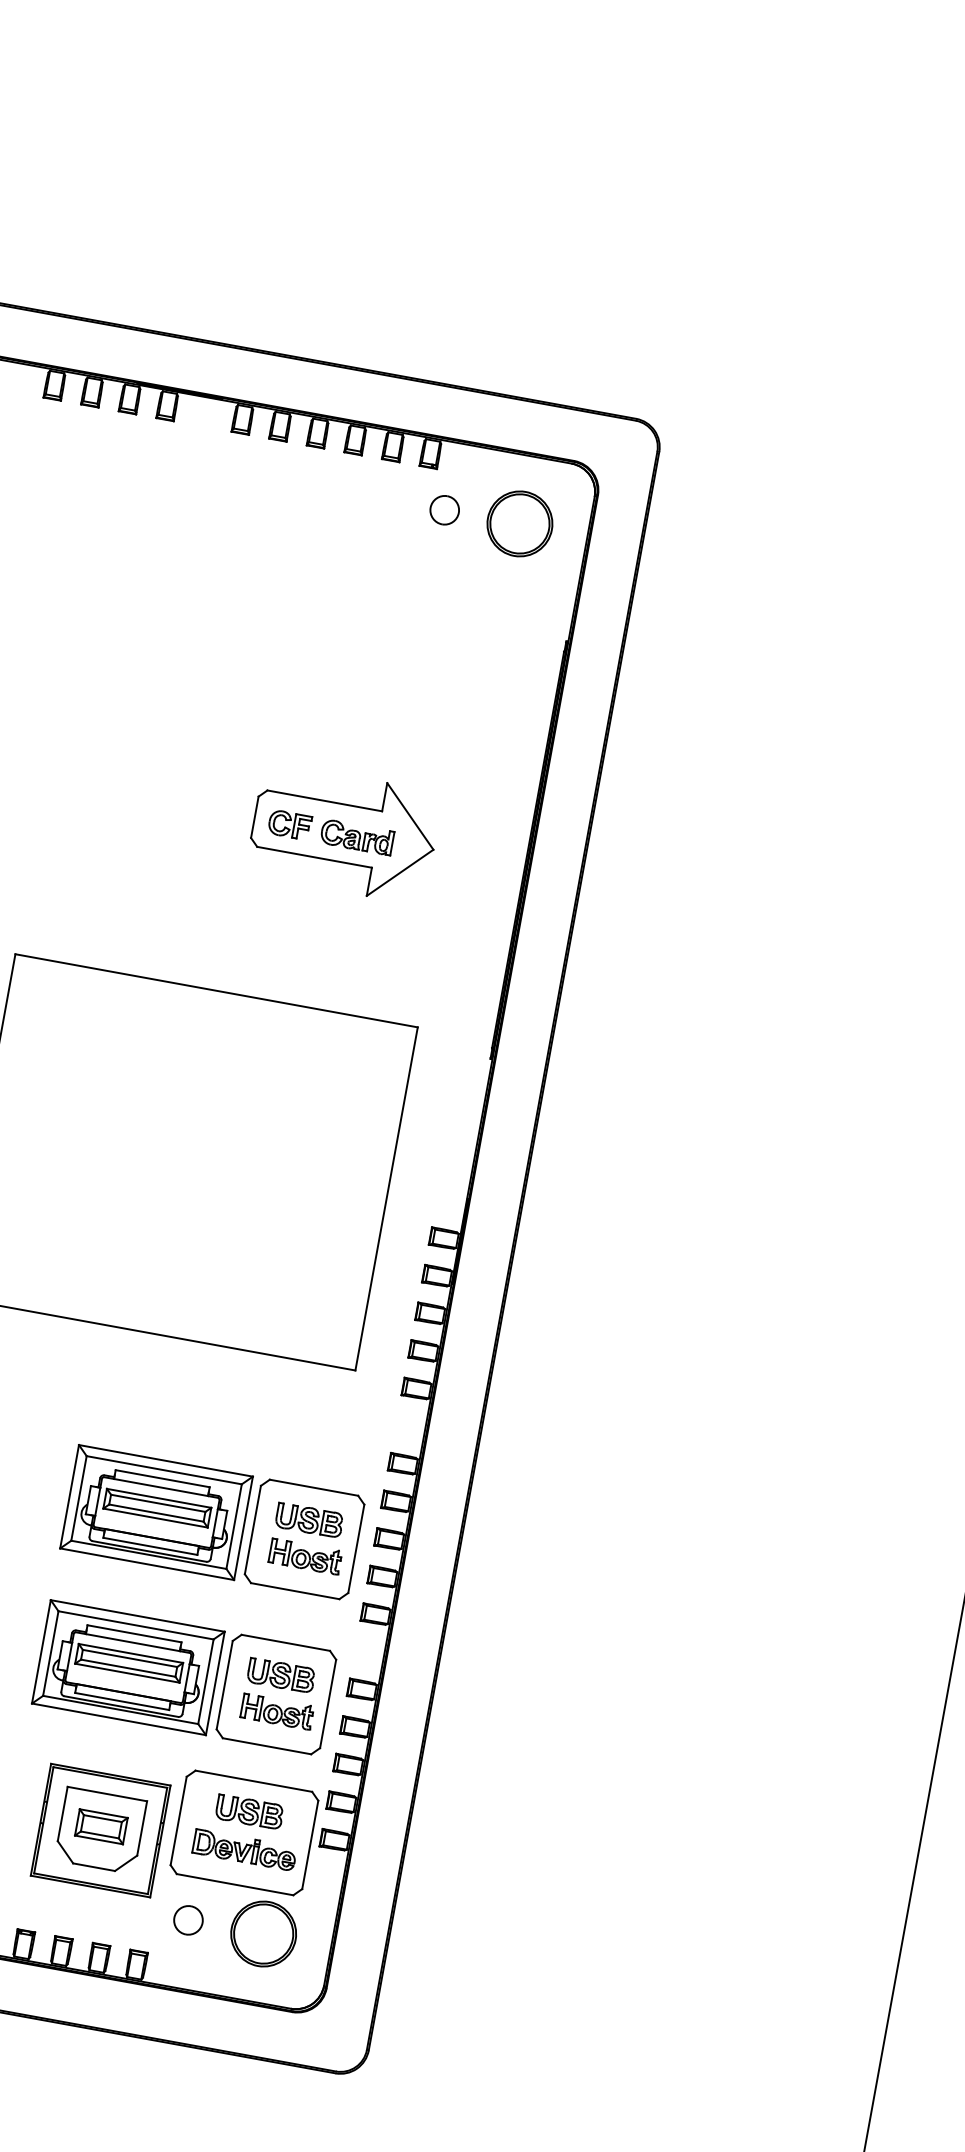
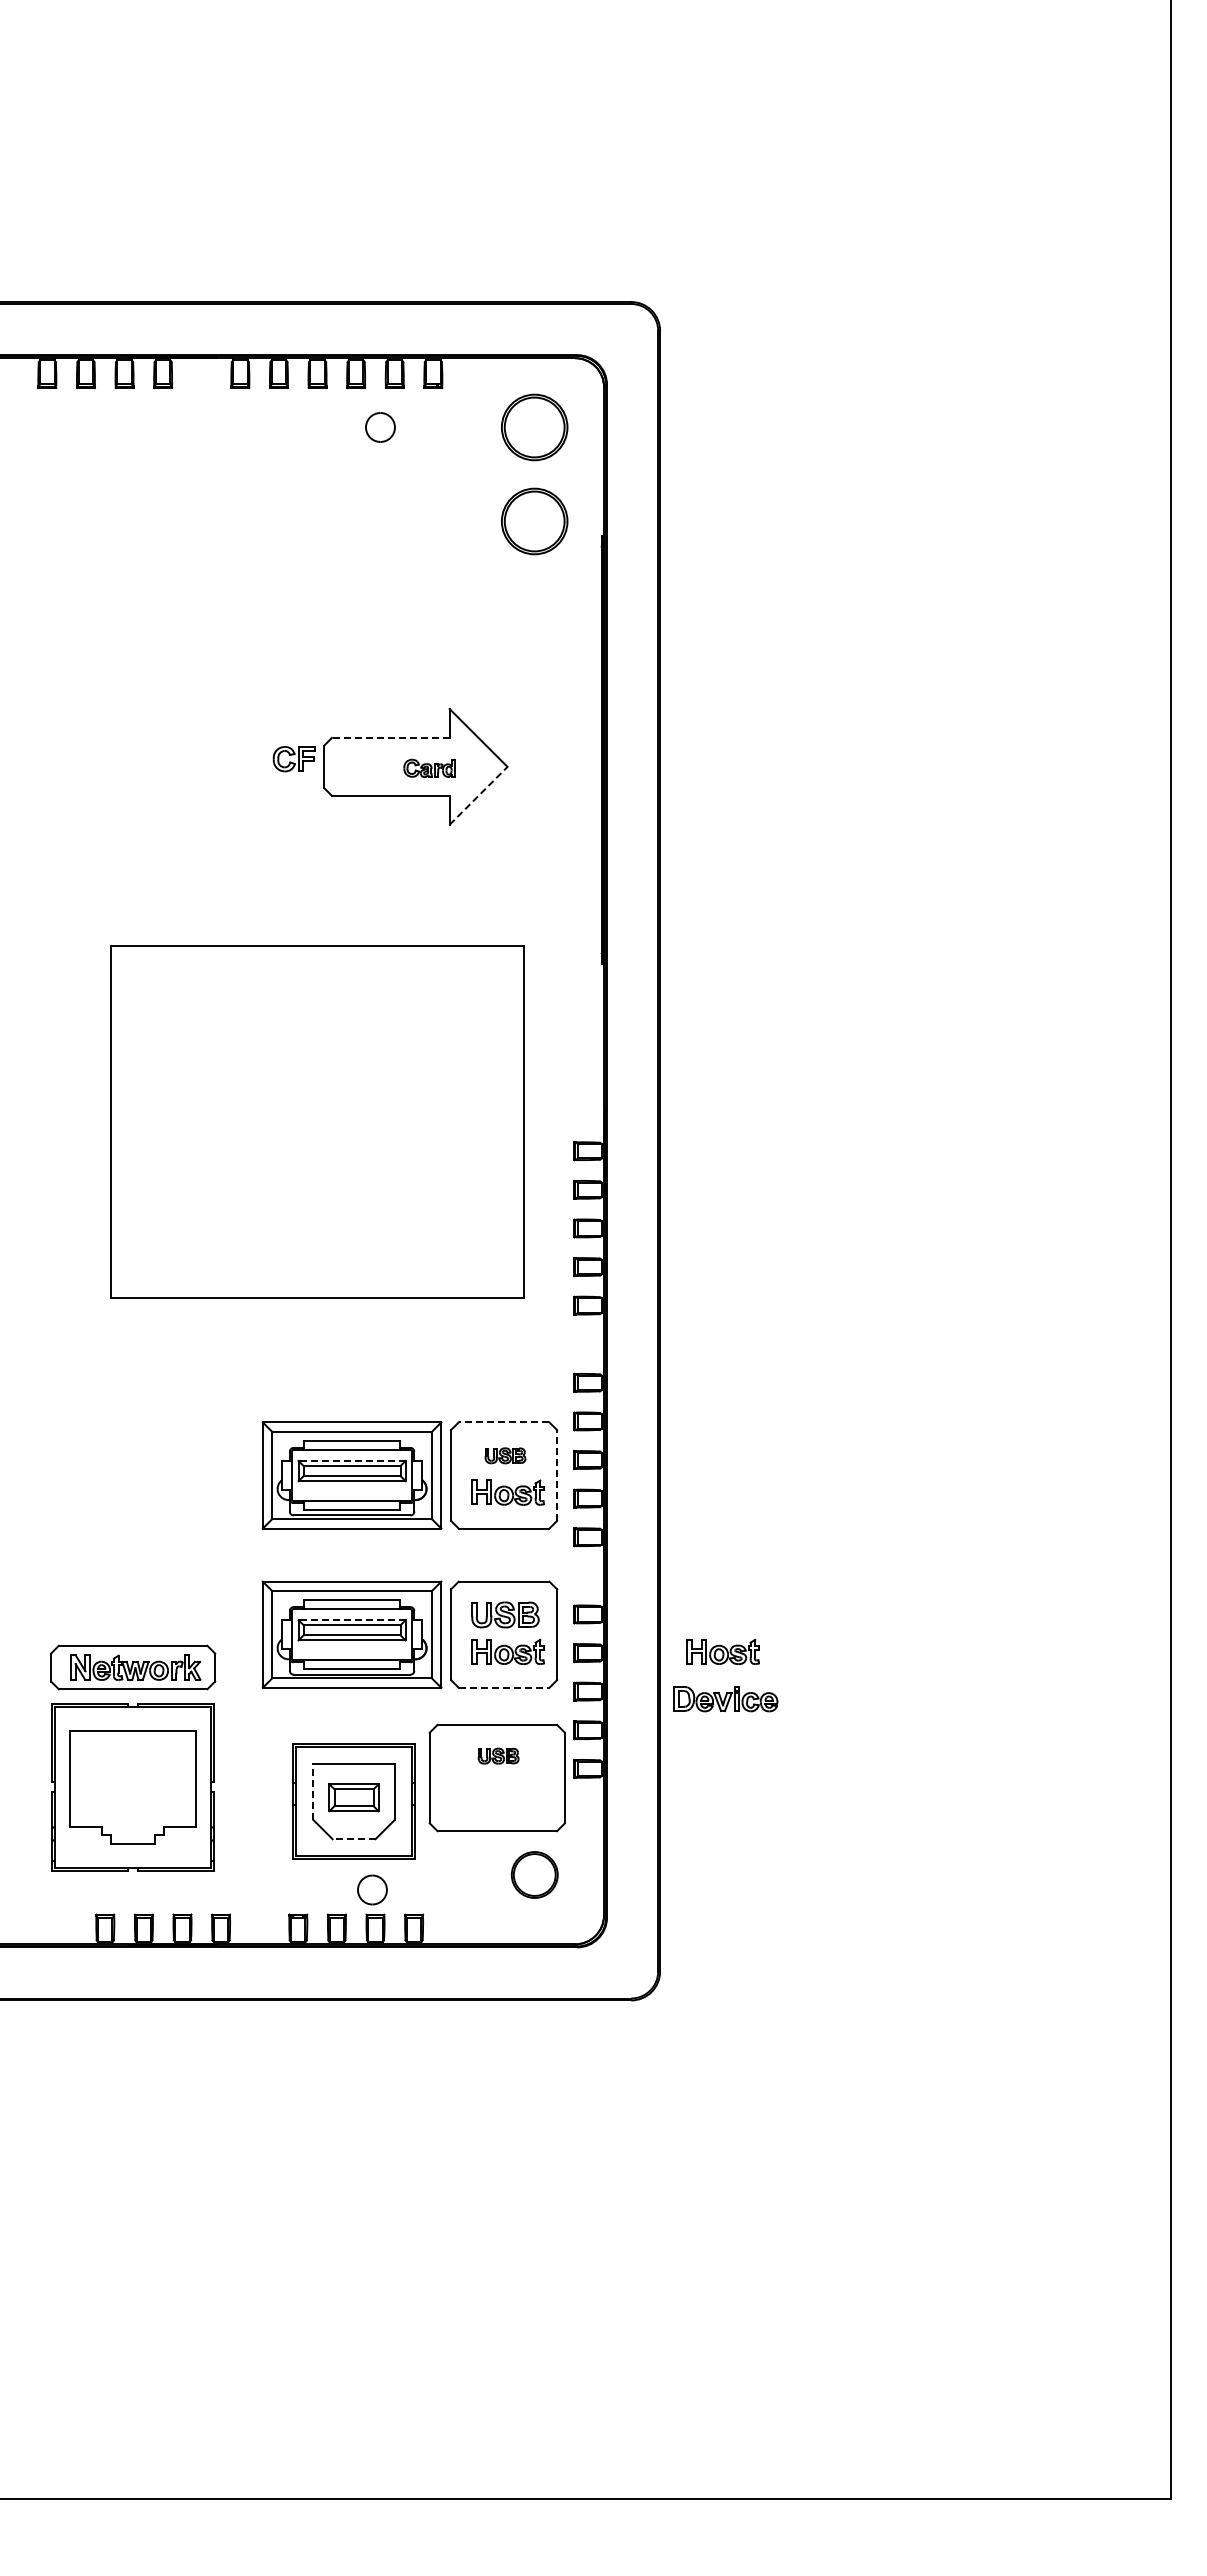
part: (444, 510) -> (380, 427), moved
part: (503, 615) -> (534, 521), added
line: (324, 800) -> (390, 737), solid -> dashed
part: (288, 825) -> (293, 759), moved
part: (357, 837) -> (429, 768), size x0.7
line: (400, 872) -> (478, 795), solid -> dashed
line: (313, 1487) -> (503, 1422), solid -> dashed
line: (159, 1497) -> (352, 1460), solid -> dashed
part: (309, 1520) -> (505, 1455), size x0.6
line: (356, 1548) -> (557, 1475), solid -> dashed
line: (131, 1653) -> (352, 1620), solid -> dashed
line: (267, 1746) -> (504, 1687), solid -> dashed
part: (486, 1749) -> (722, 1651), added
part: (249, 1811) -> (498, 1755), size x0.6
line: (62, 1814) -> (313, 1792), solid -> dashed
part: (244, 1850) -> (725, 1699), moved
line: (93, 1867) -> (353, 1839), solid -> dashed
part: (188, 1919) -> (372, 1889), moved
part: (263, 1933) -> (534, 1874), size x0.7

